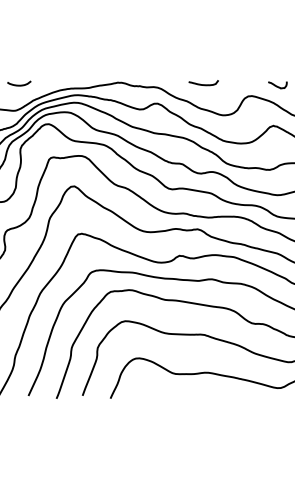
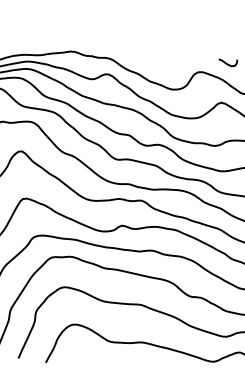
curve: (203, 84) -> (154, 58), removed

